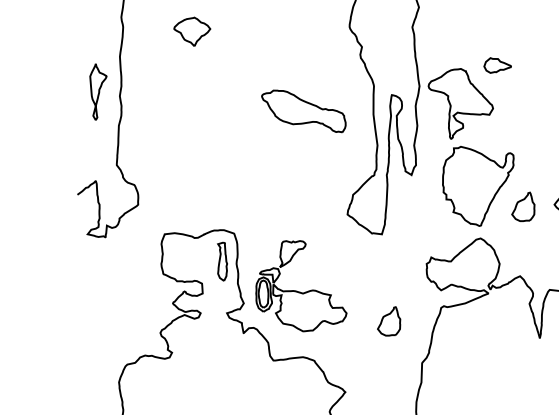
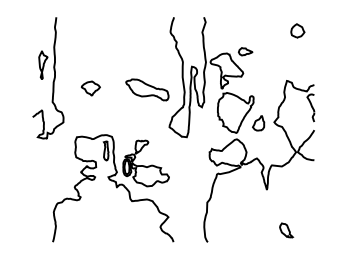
part: (191, 31) -> (90, 88), moved
part: (304, 110) -> (147, 89), moved
part: (388, 321) -> (190, 181), removed

